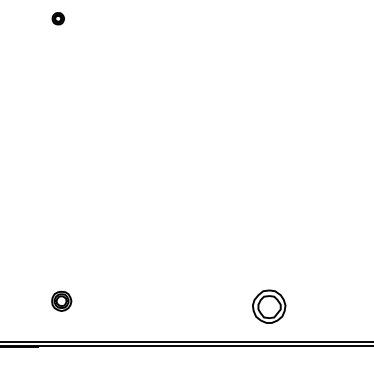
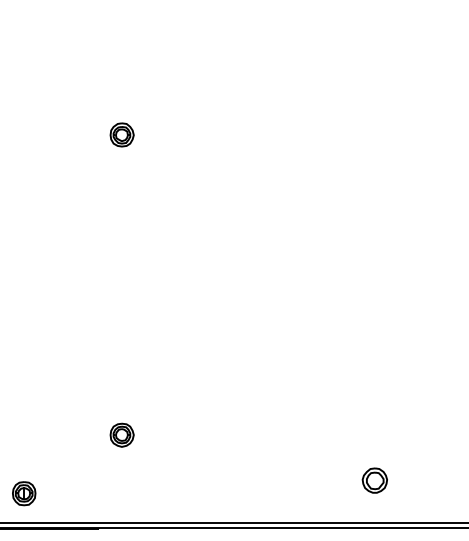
part: (57, 18) -> (121, 134), size x1.67
part: (61, 300) -> (121, 434), moved
part: (268, 306) -> (374, 480), size x0.62

